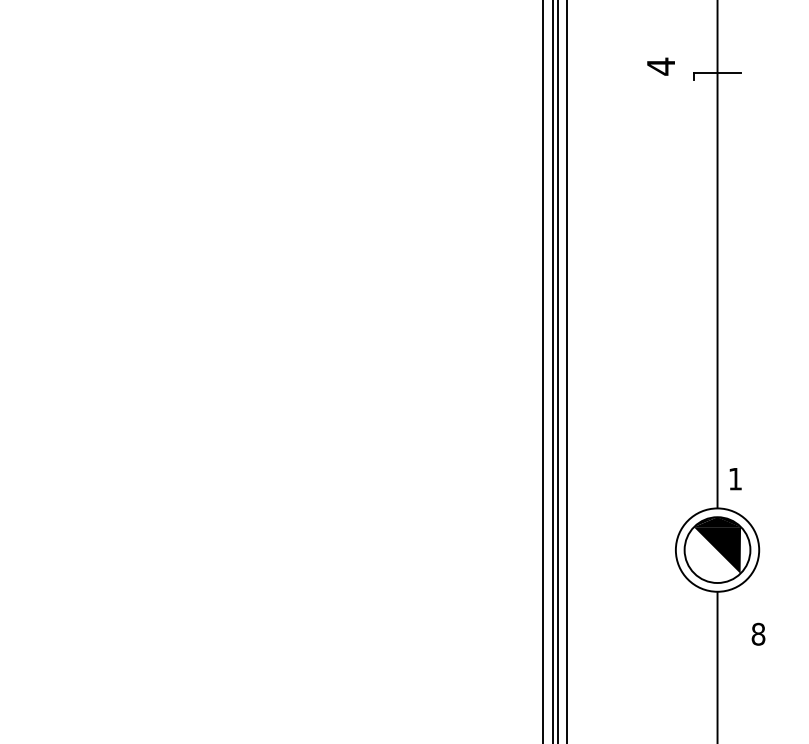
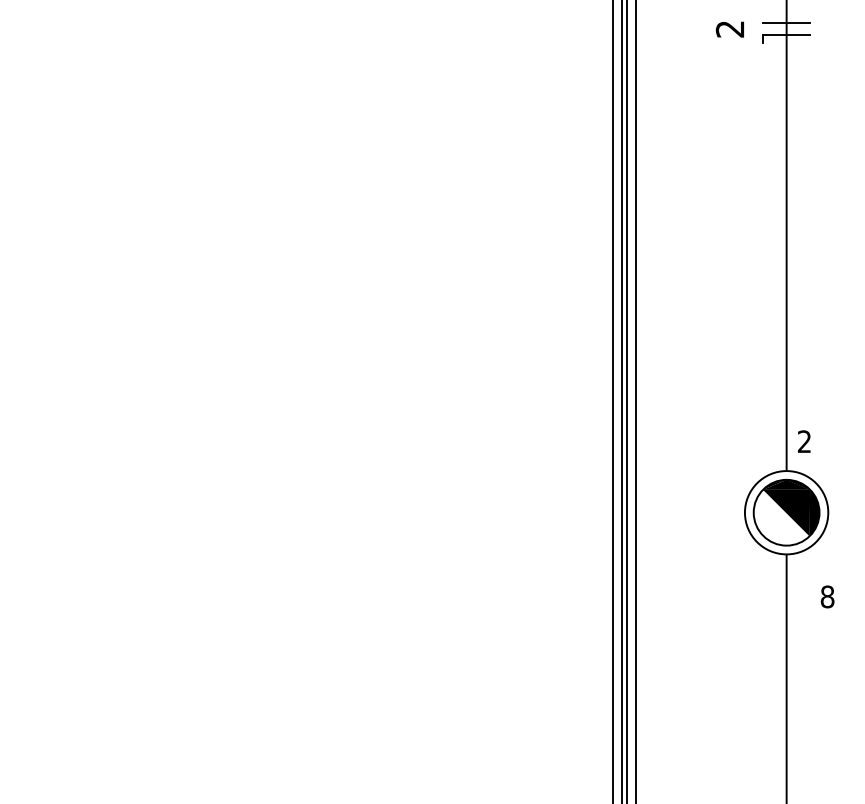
line: (717, 60) -> (786, 23), added
text: (660, 66) -> (729, 29), 4 -> 2
text: (735, 478) -> (804, 441), 1 -> 2
fill: (745, 549) -> (814, 512), added

